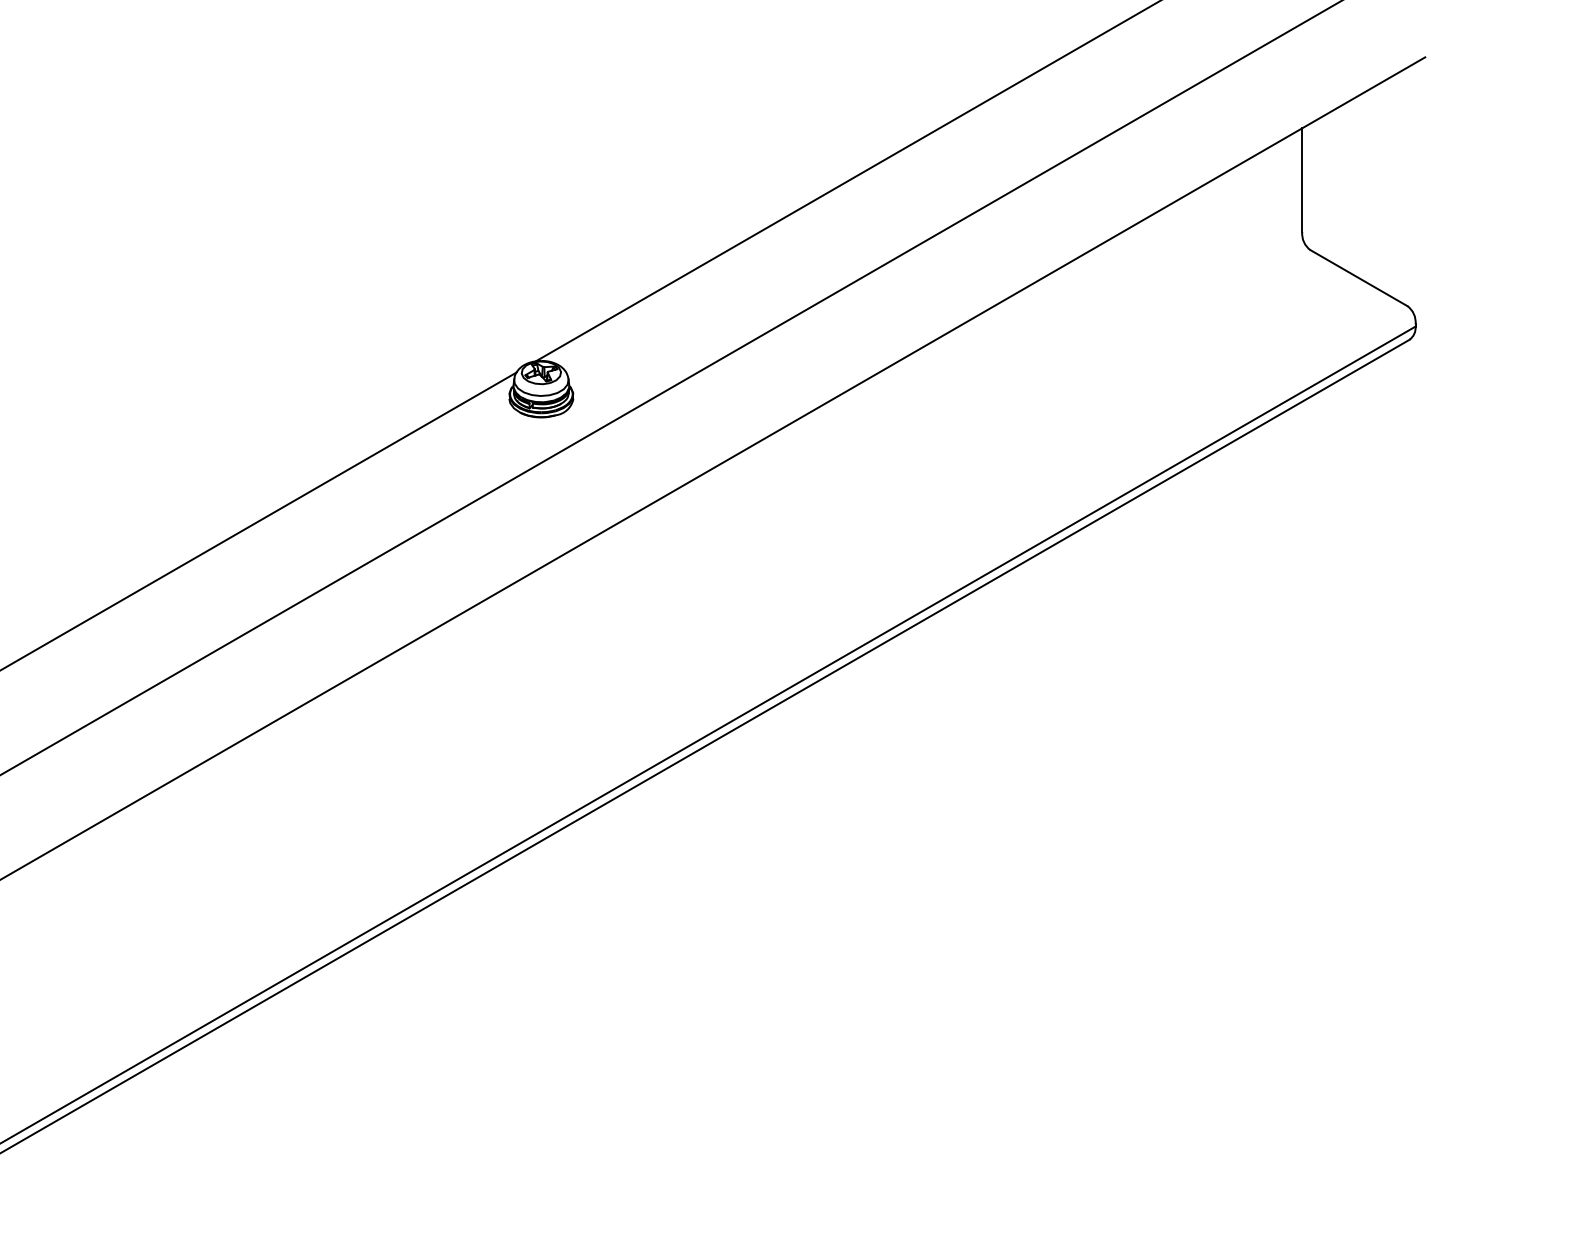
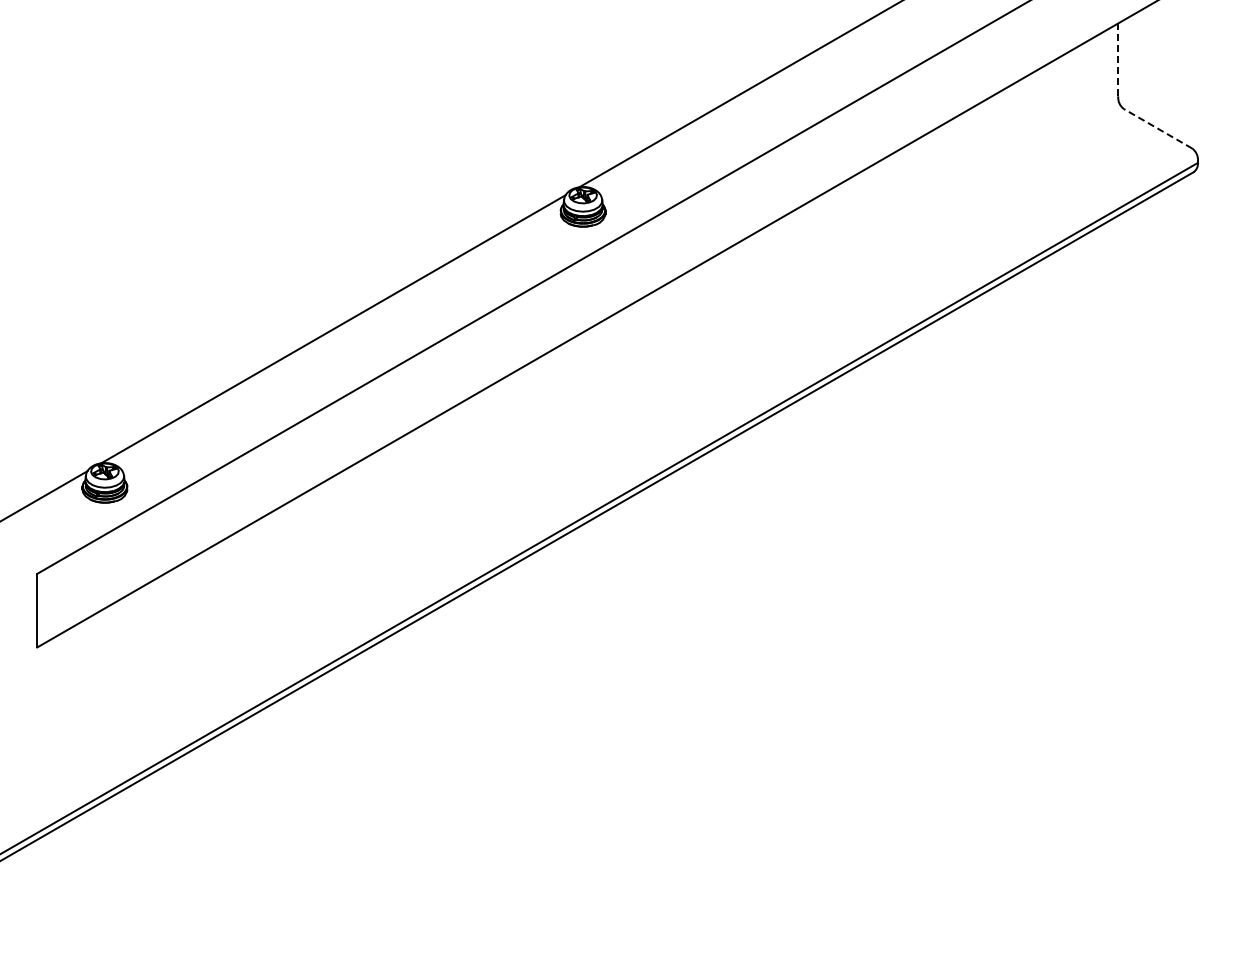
line: (1302, 179) -> (1118, 59), solid -> dashed
line: (1358, 277) -> (1157, 128), solid -> dashed

